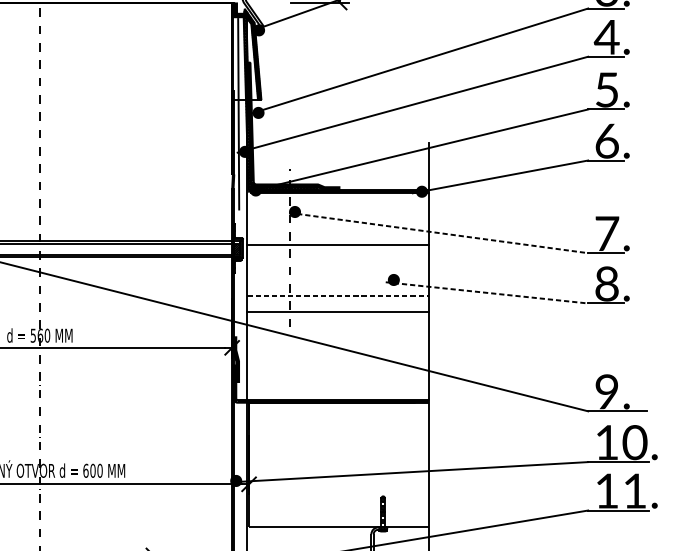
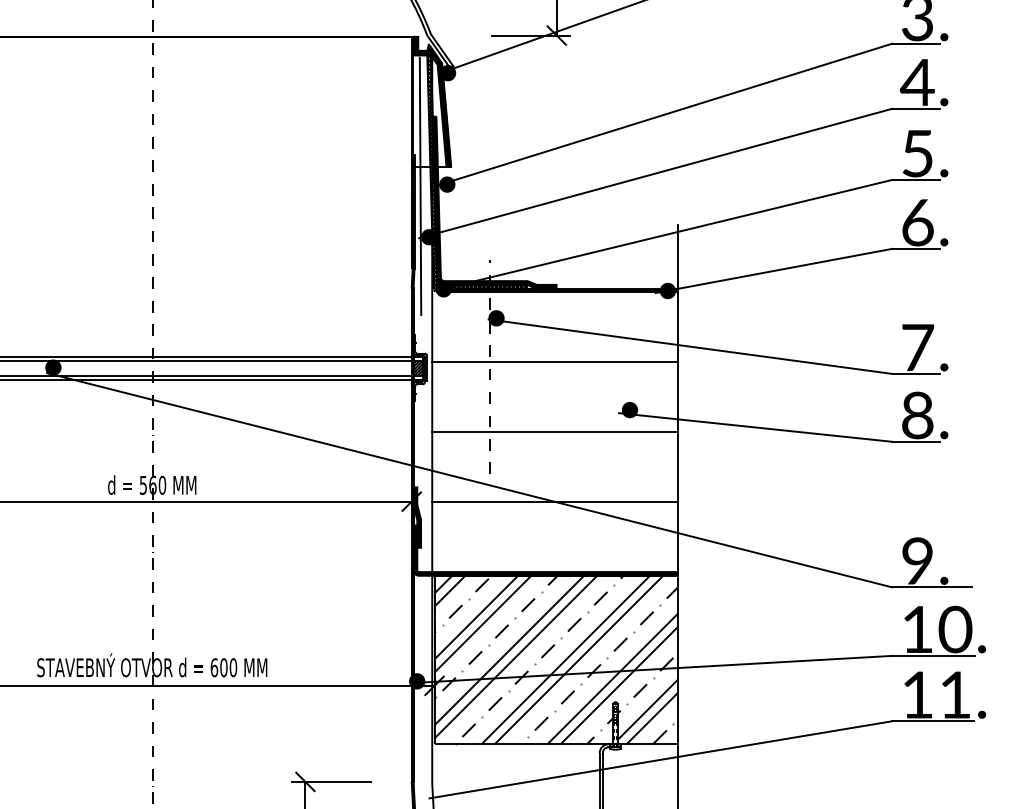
line: (438, 232) -> (690, 346), dashed -> solid
line: (487, 292) -> (756, 427), dashed -> solid
line: (338, 296) -> (555, 432), dashed -> solid
line: (337, 312) -> (554, 502), moved
hatch: (338, 464) -> (555, 659), added

